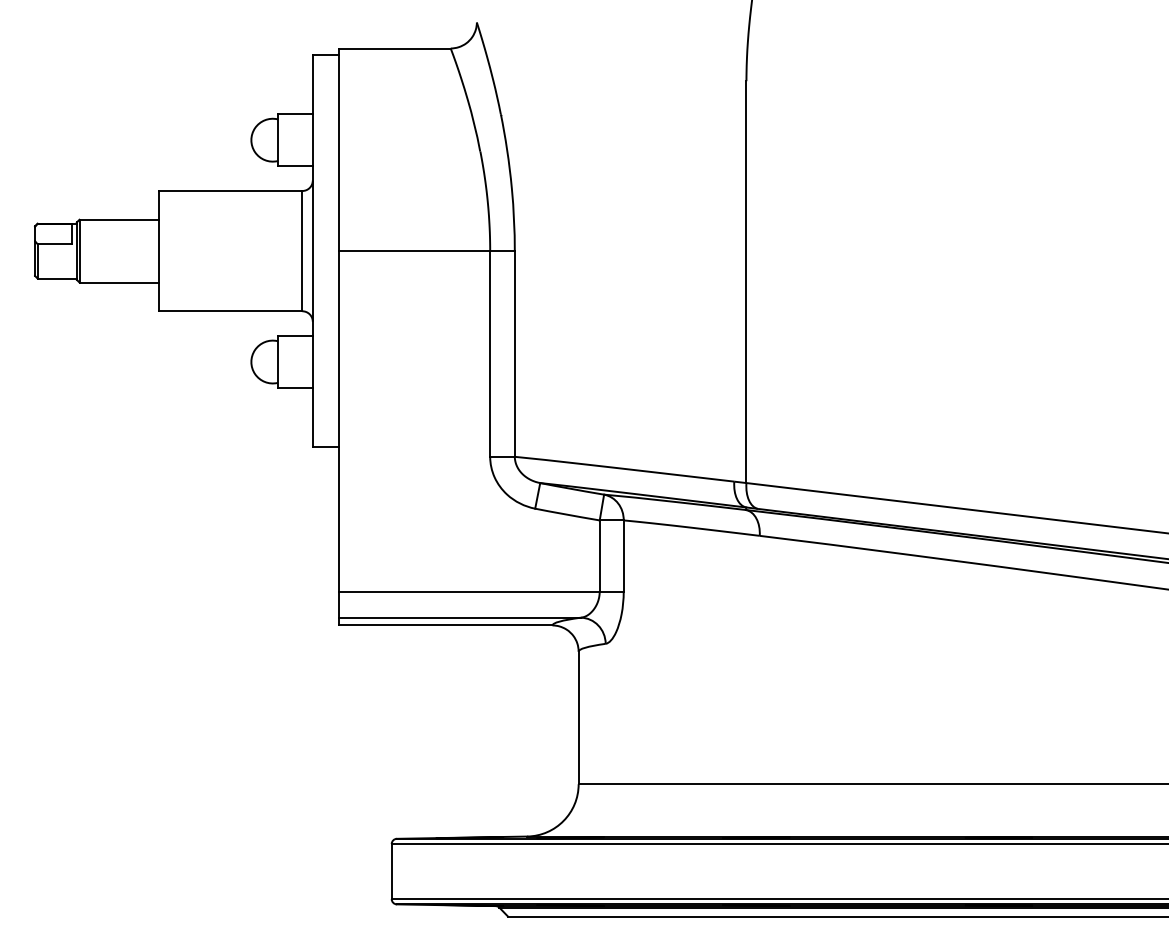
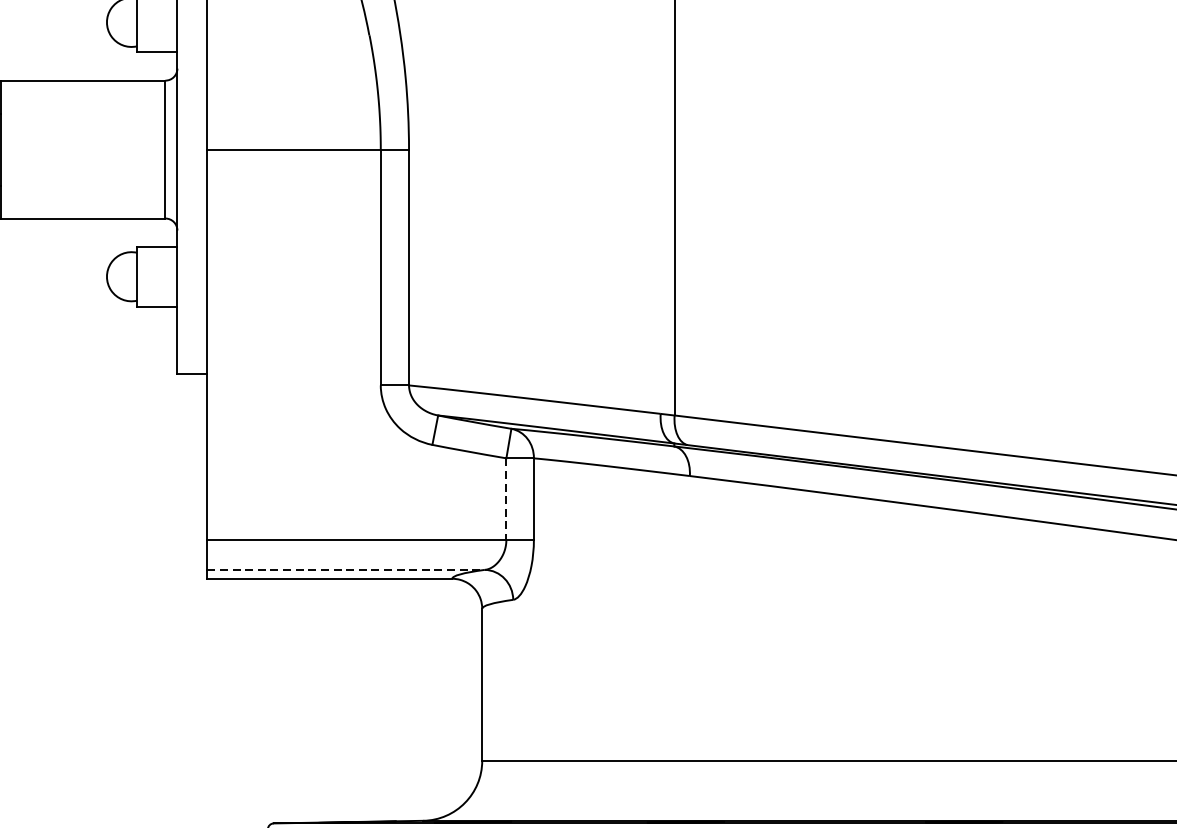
line: (599, 556) -> (506, 499), solid -> dashed
line: (459, 617) -> (345, 569), solid -> dashed

